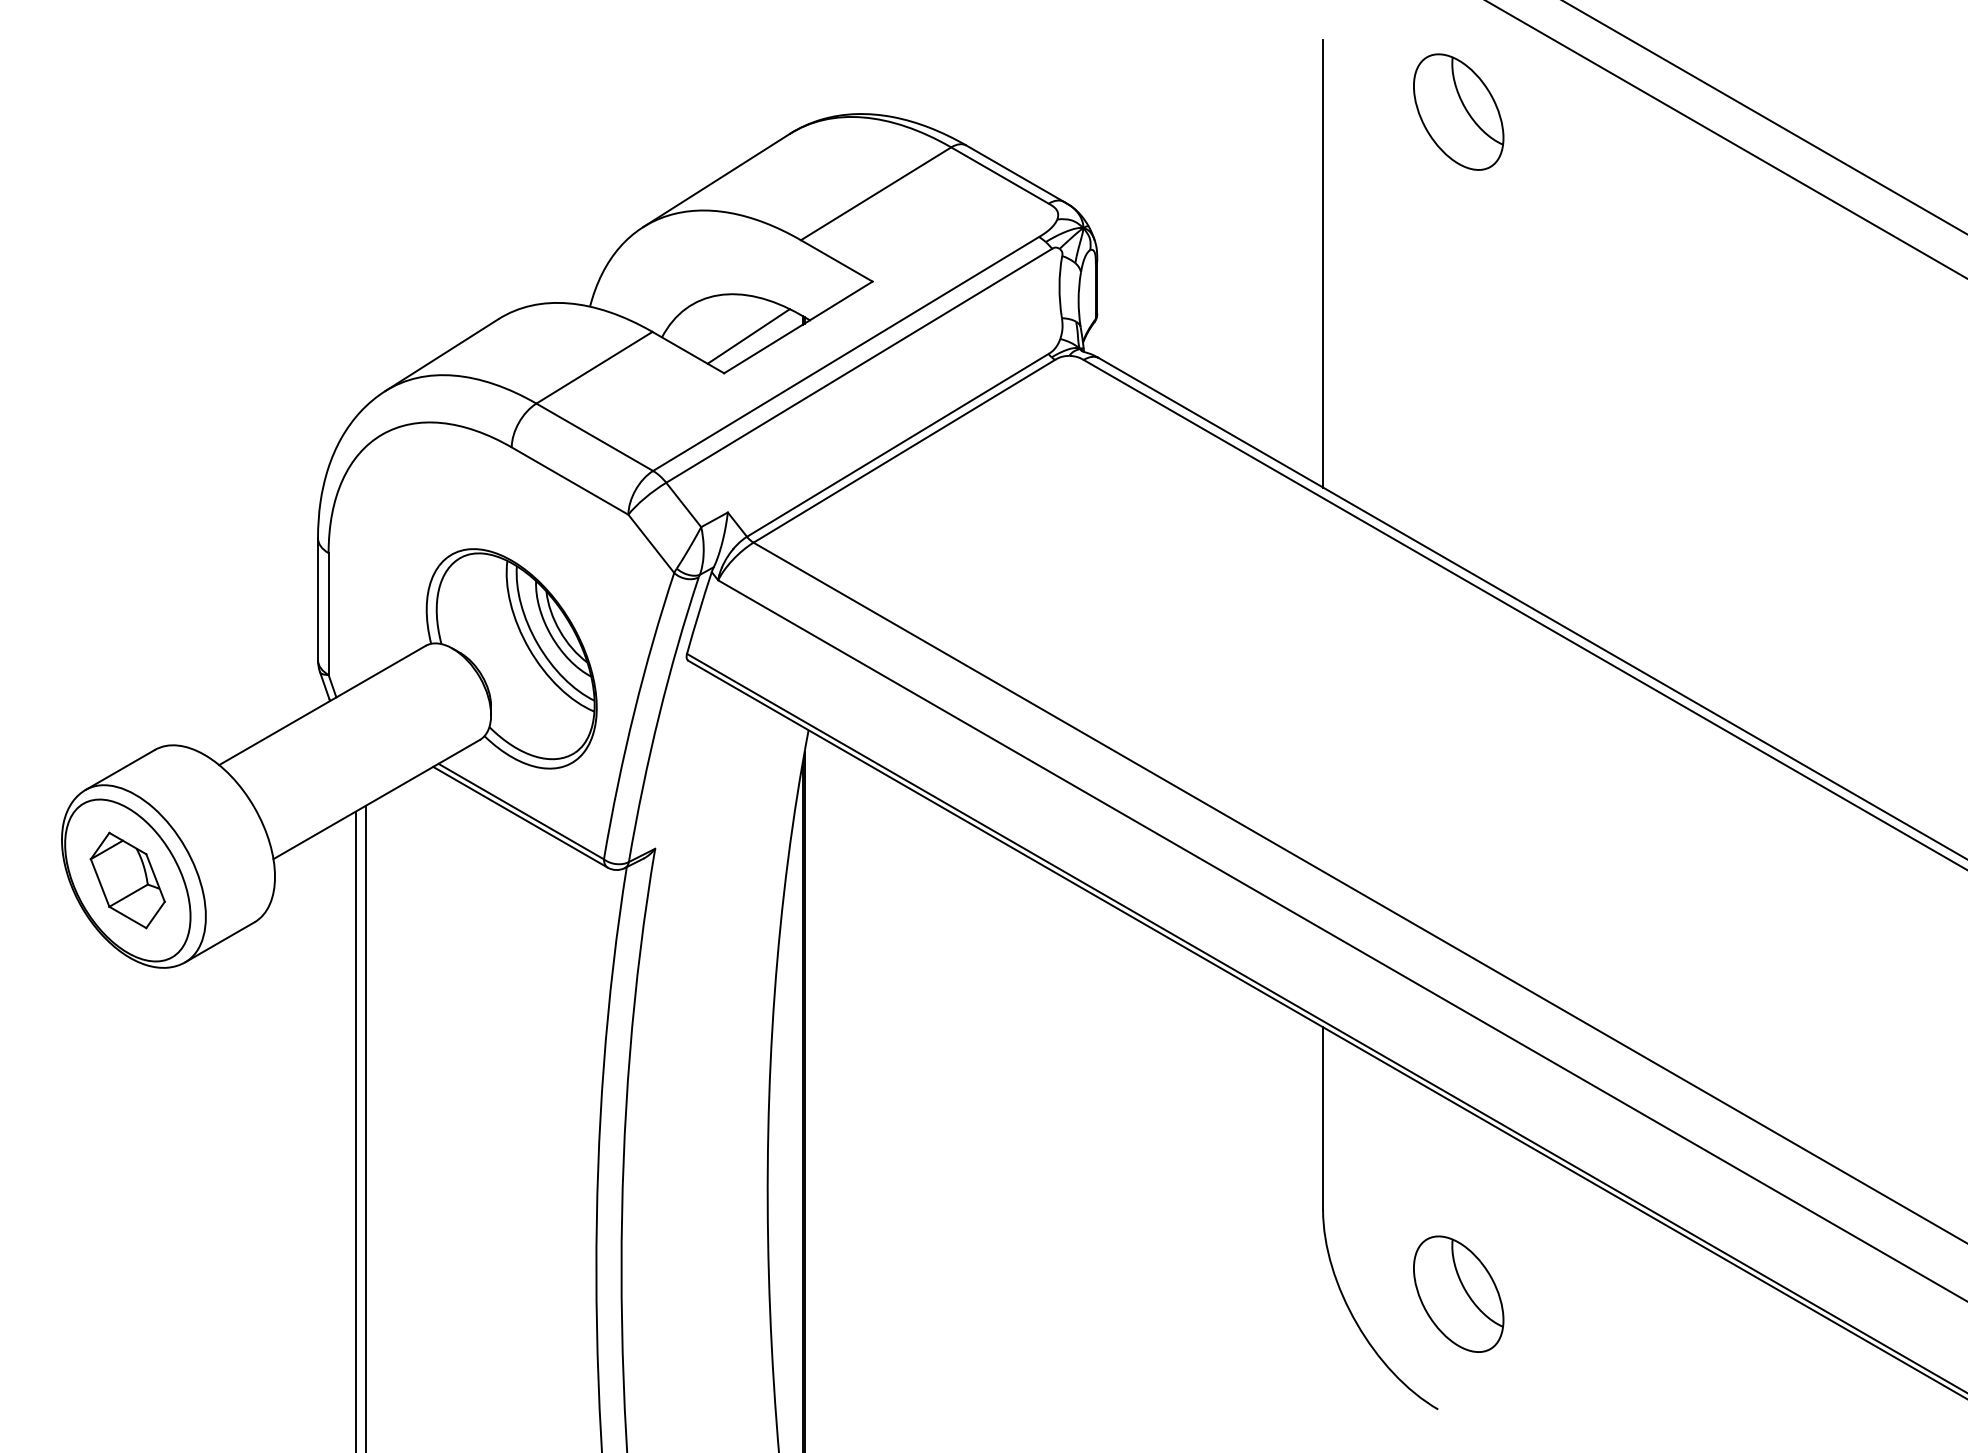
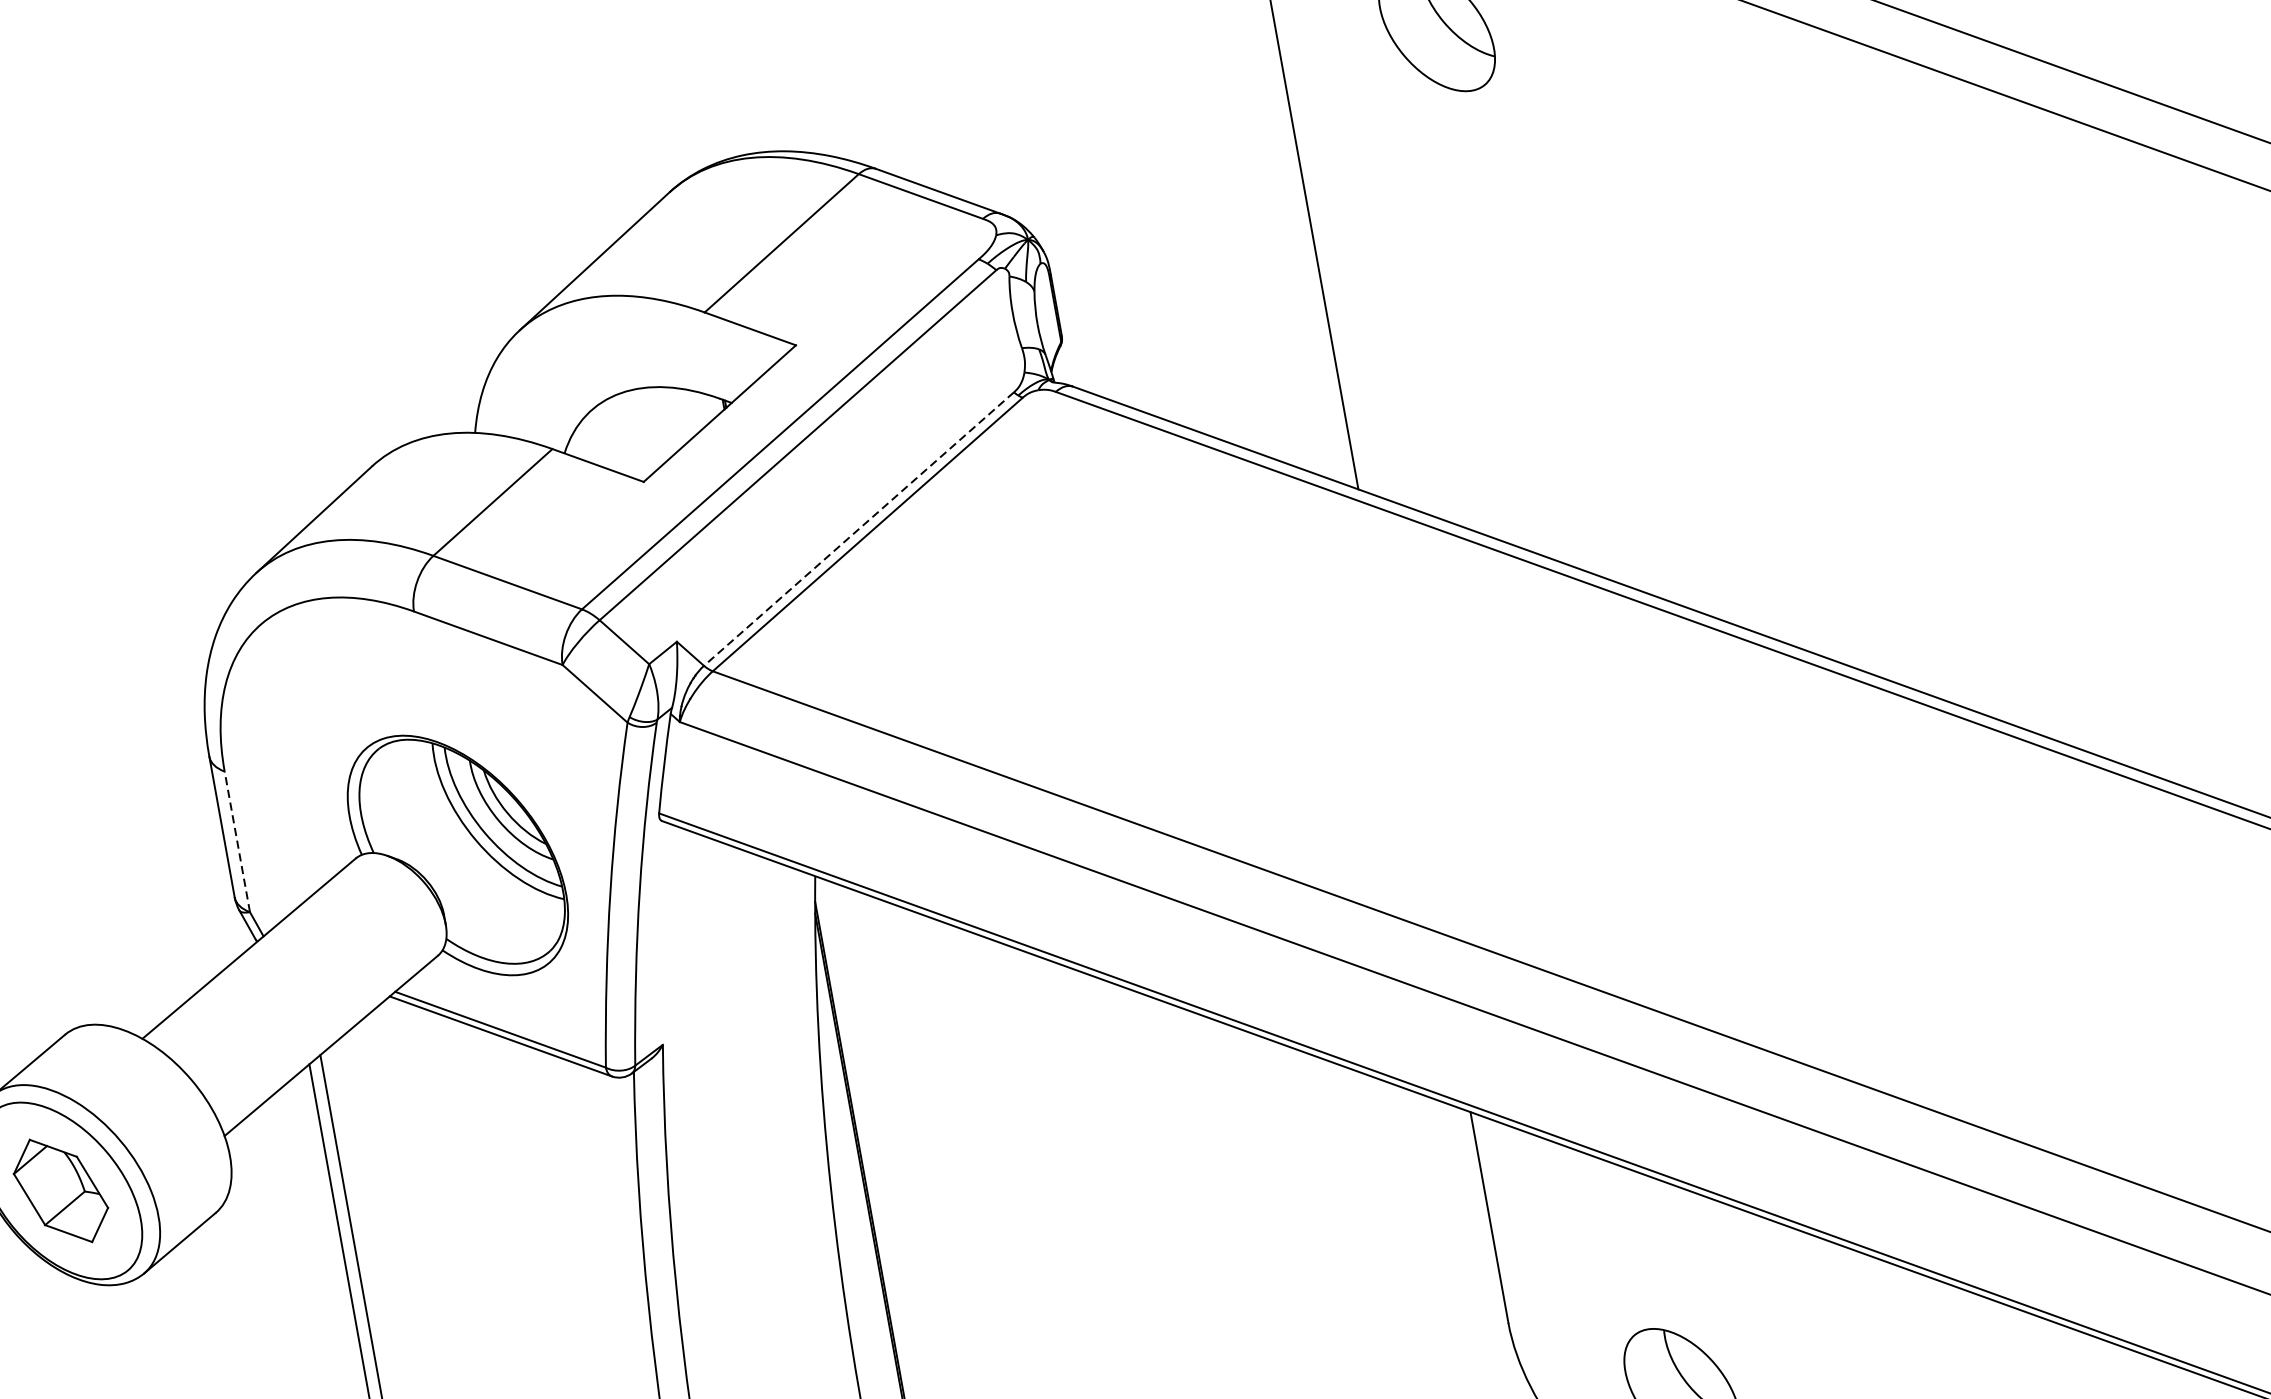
line: (748, 336) -> (664, 434), removed
line: (897, 445) -> (858, 529), solid -> dashed
line: (328, 614) -> (237, 842), solid -> dashed

